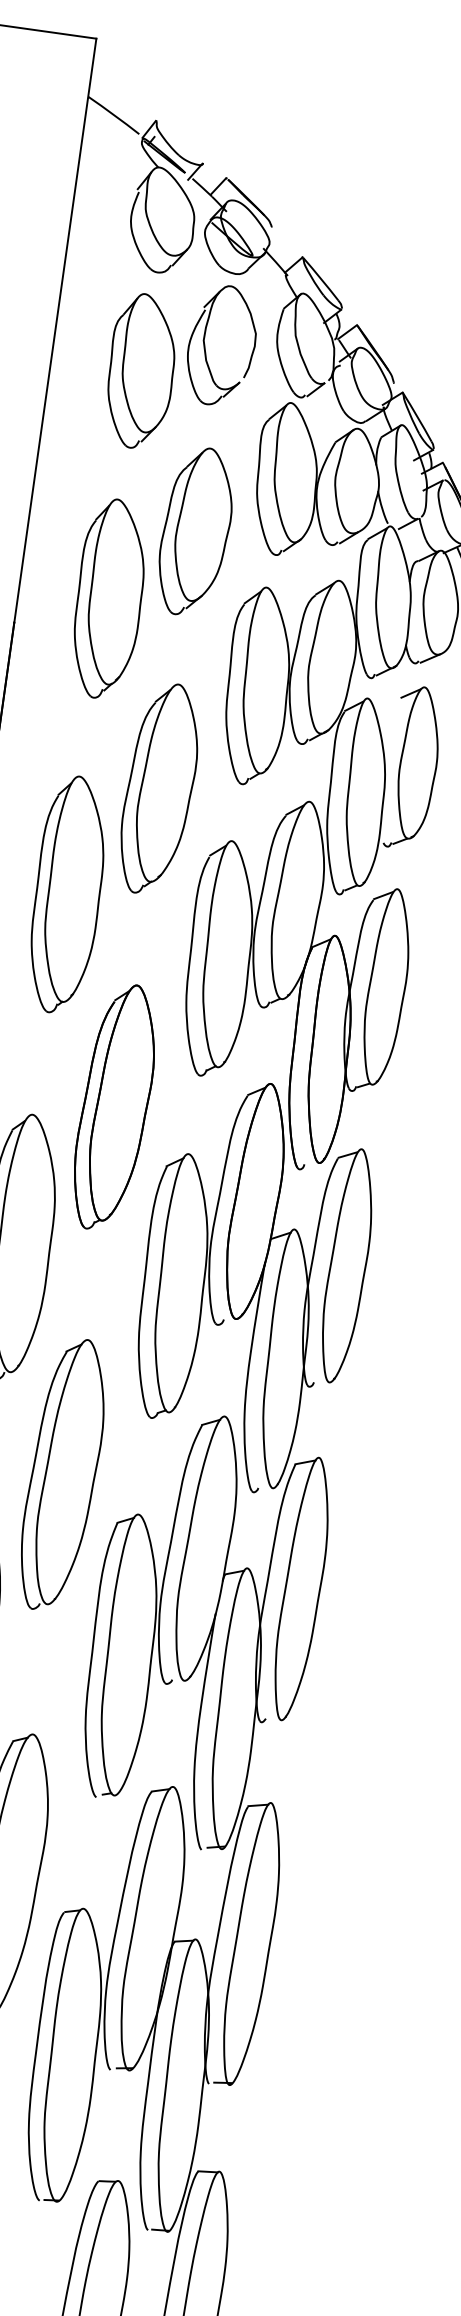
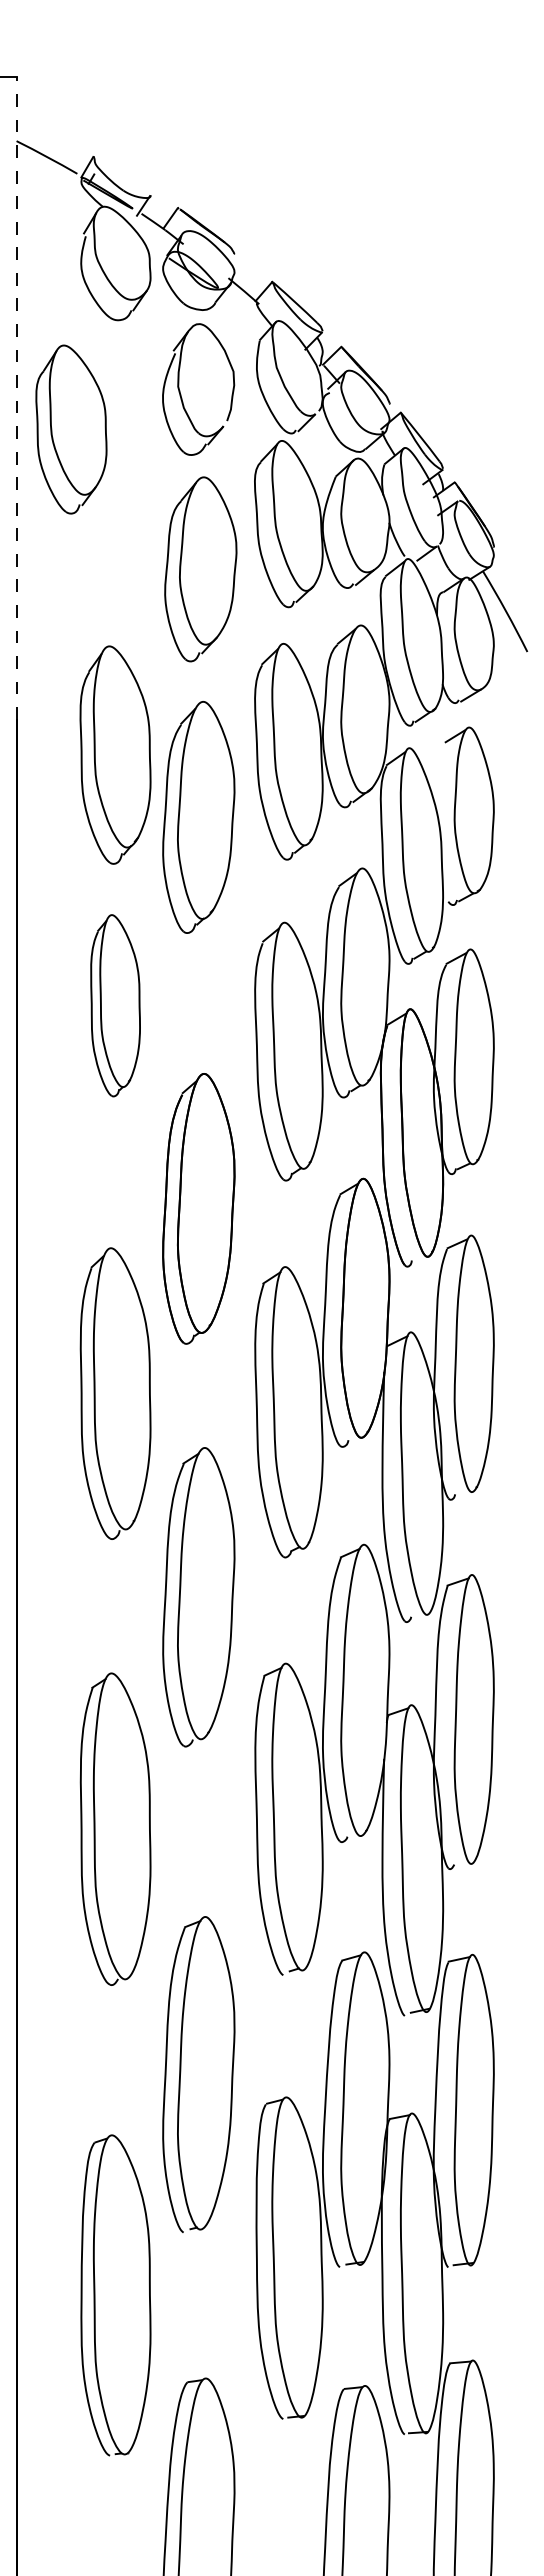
line: (55, 330) -> (16, 398), solid -> dashed
part: (141, 371) -> (71, 429), moved
part: (195, 531) -> (200, 569), moved
part: (109, 598) -> (115, 754), moved
part: (159, 789) -> (198, 817), moved
part: (67, 894) -> (115, 1005), size x0.7
part: (114, 1107) -> (198, 1208), moved
part: (63, 1475) -> (198, 1597), moved

